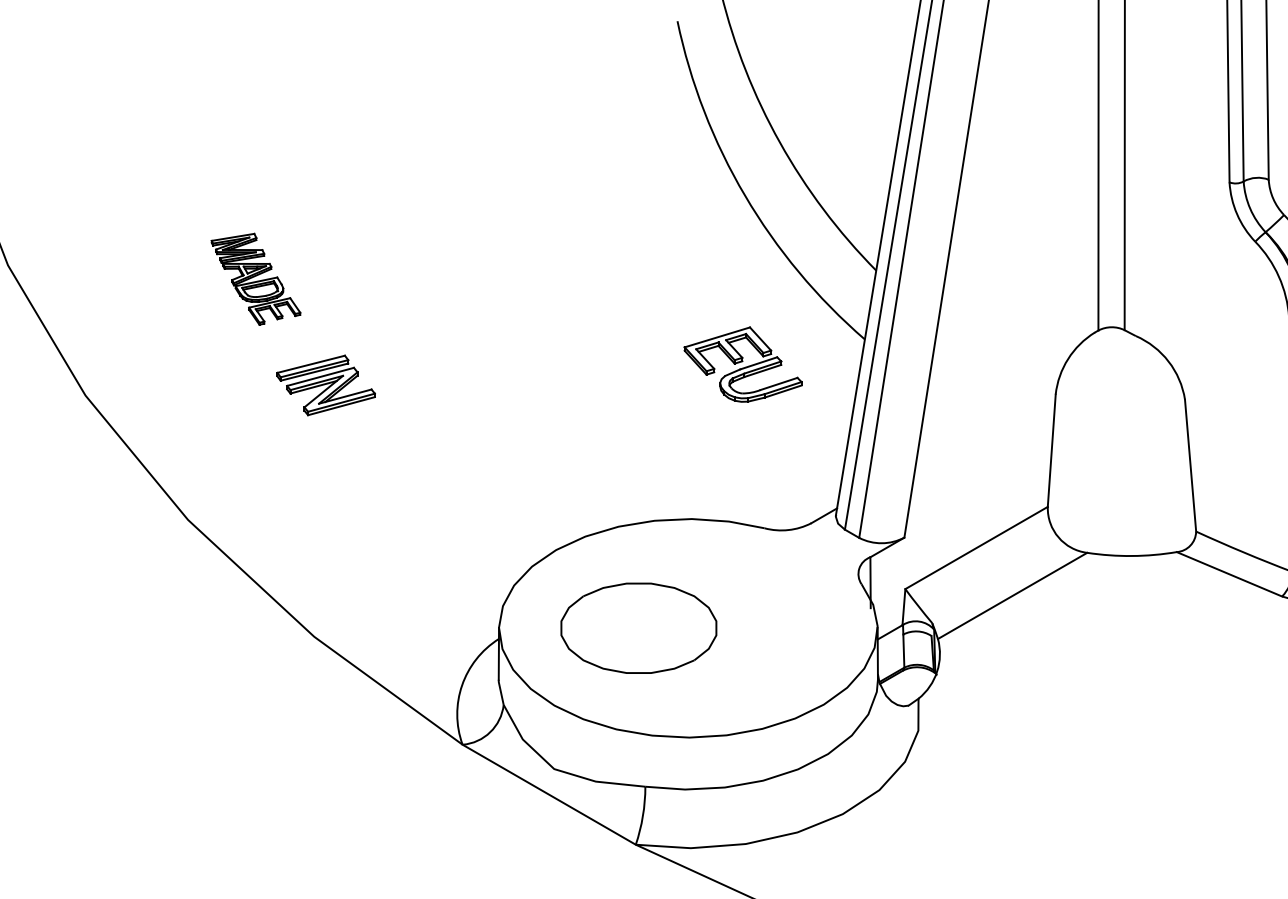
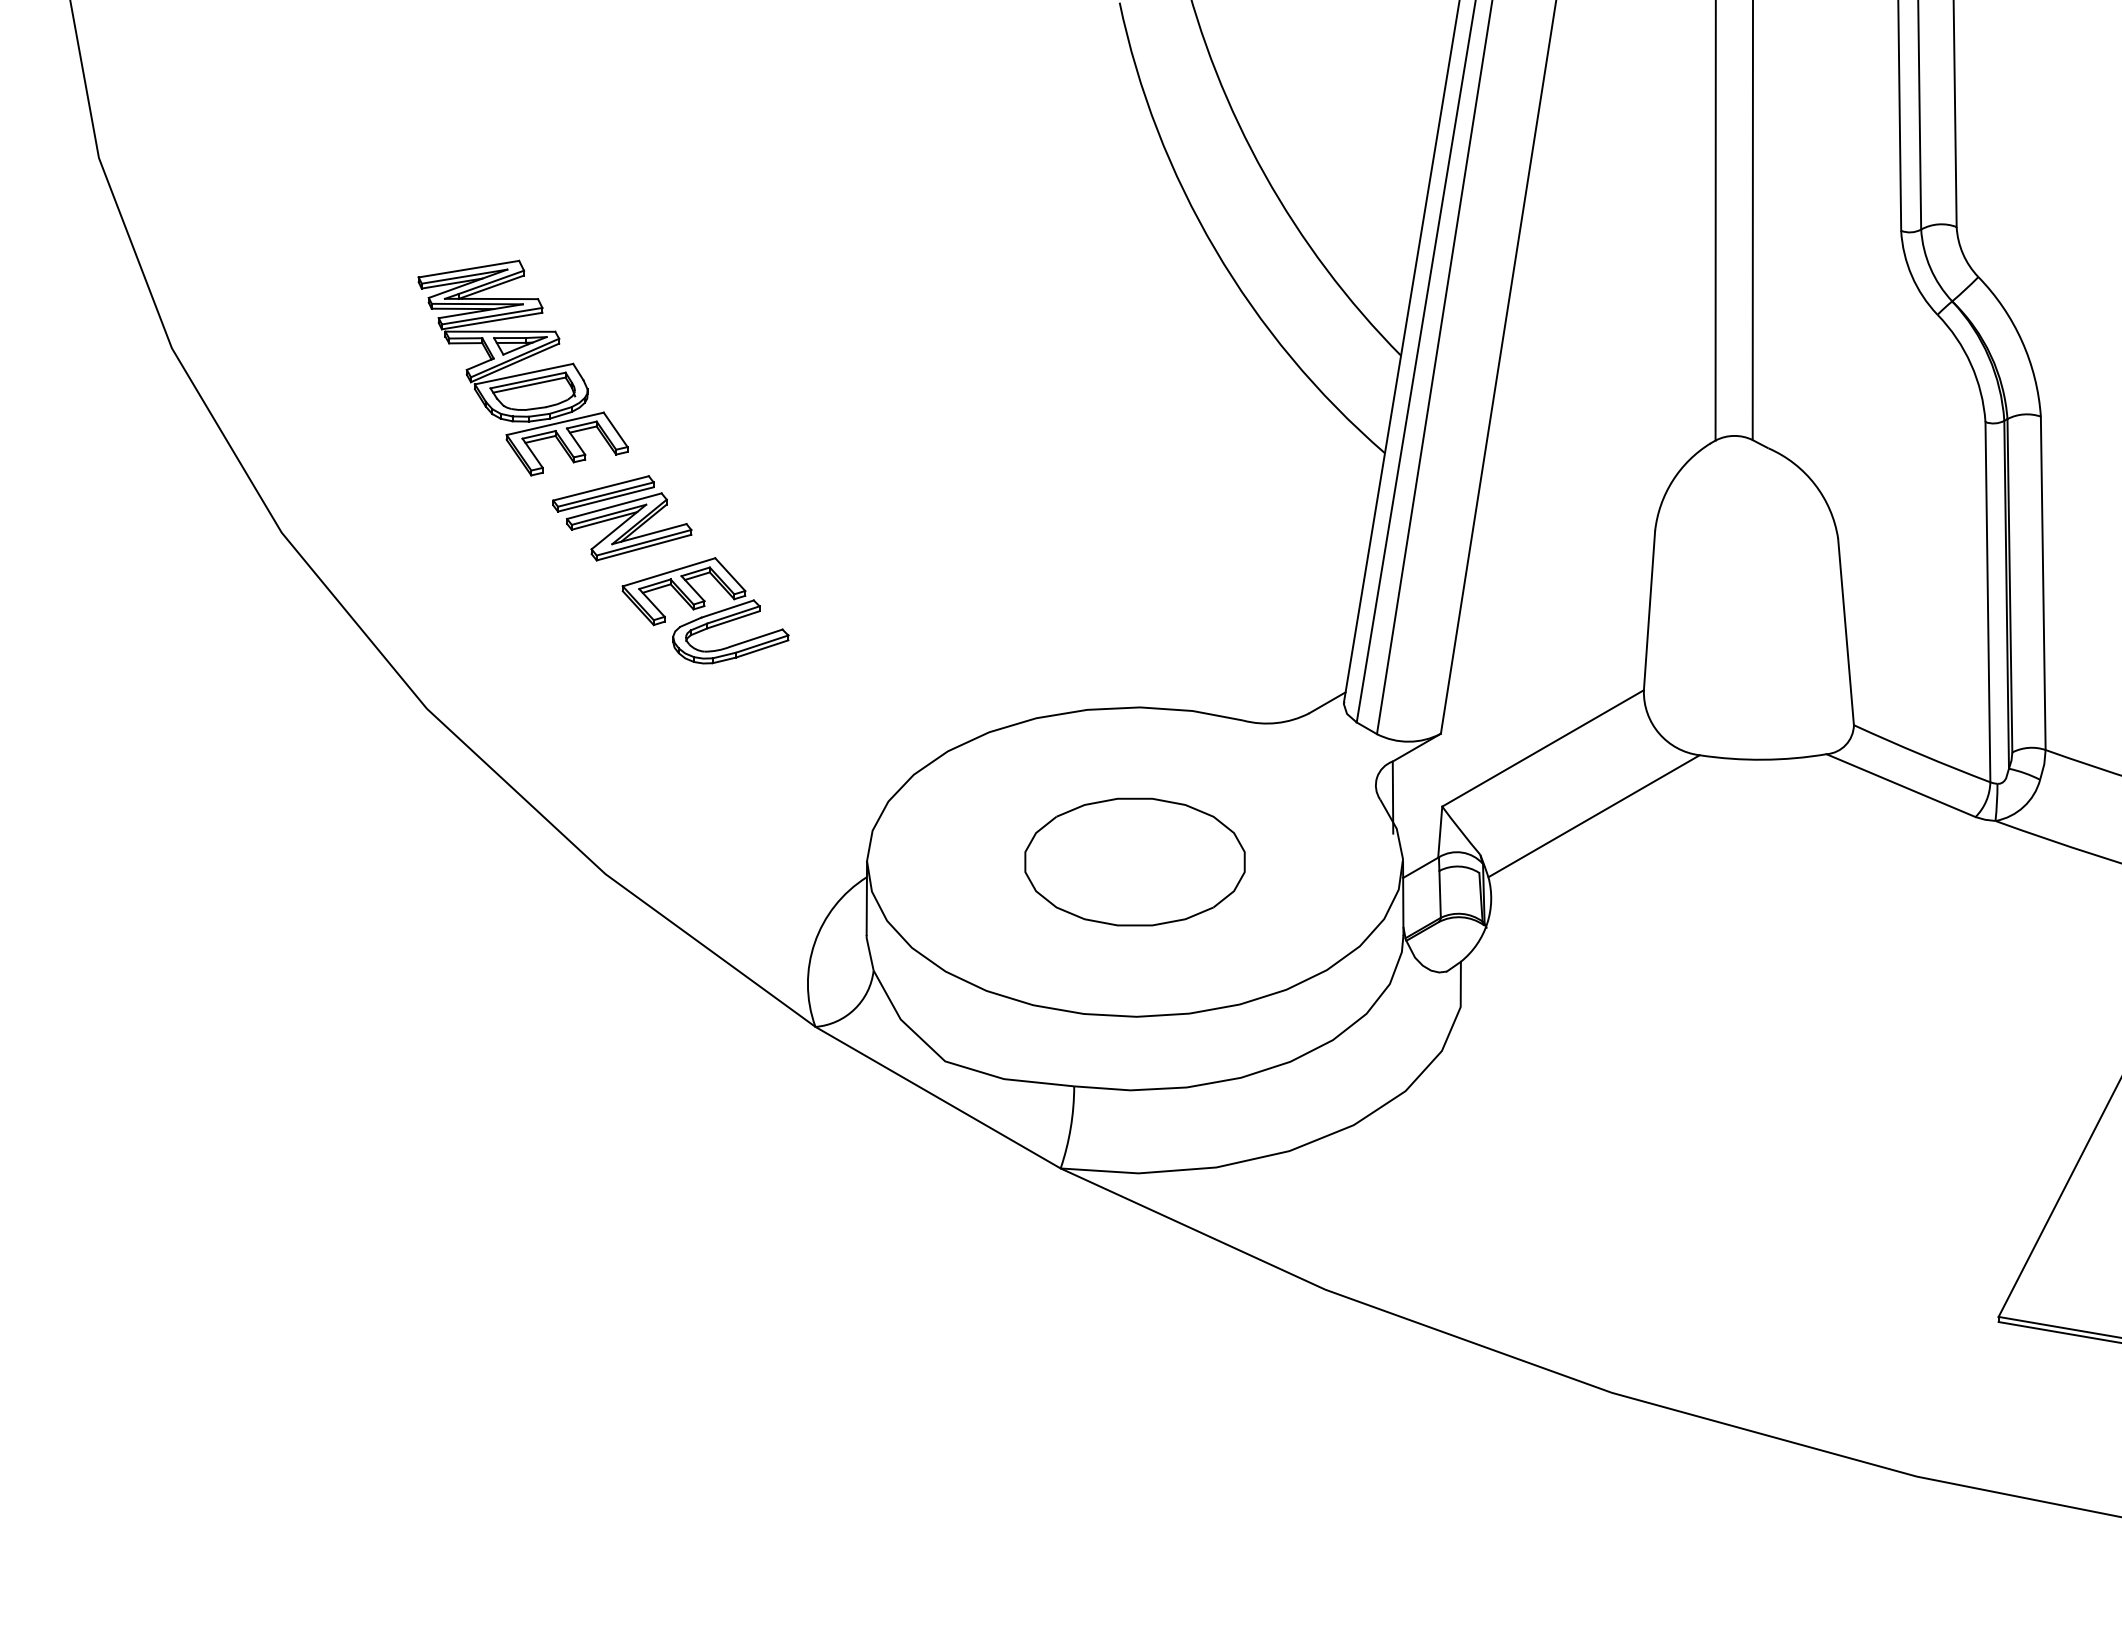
part: (255, 278) -> (522, 367), size x1.67
part: (743, 364) -> (705, 610), moved
part: (638, 627) -> (1134, 861), moved

